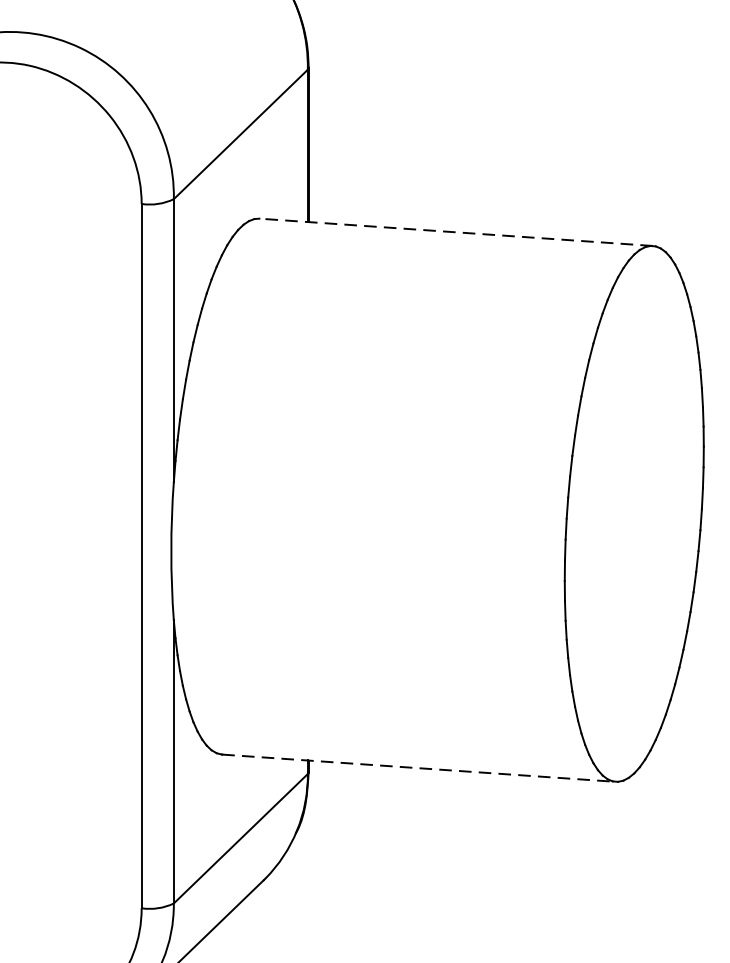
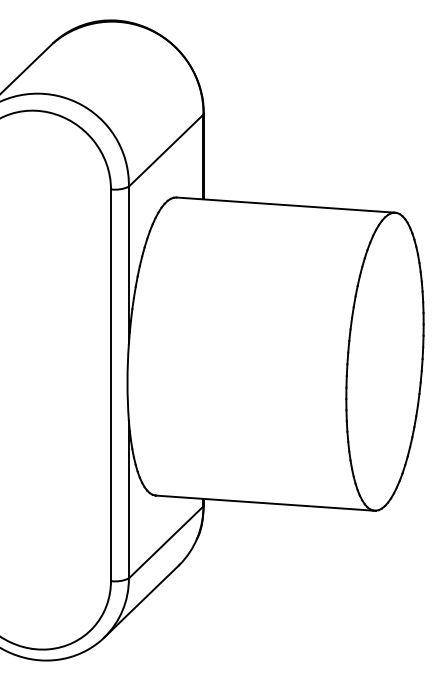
line: (455, 233) -> (285, 205), dashed -> solid
line: (419, 768) -> (265, 503), dashed -> solid

